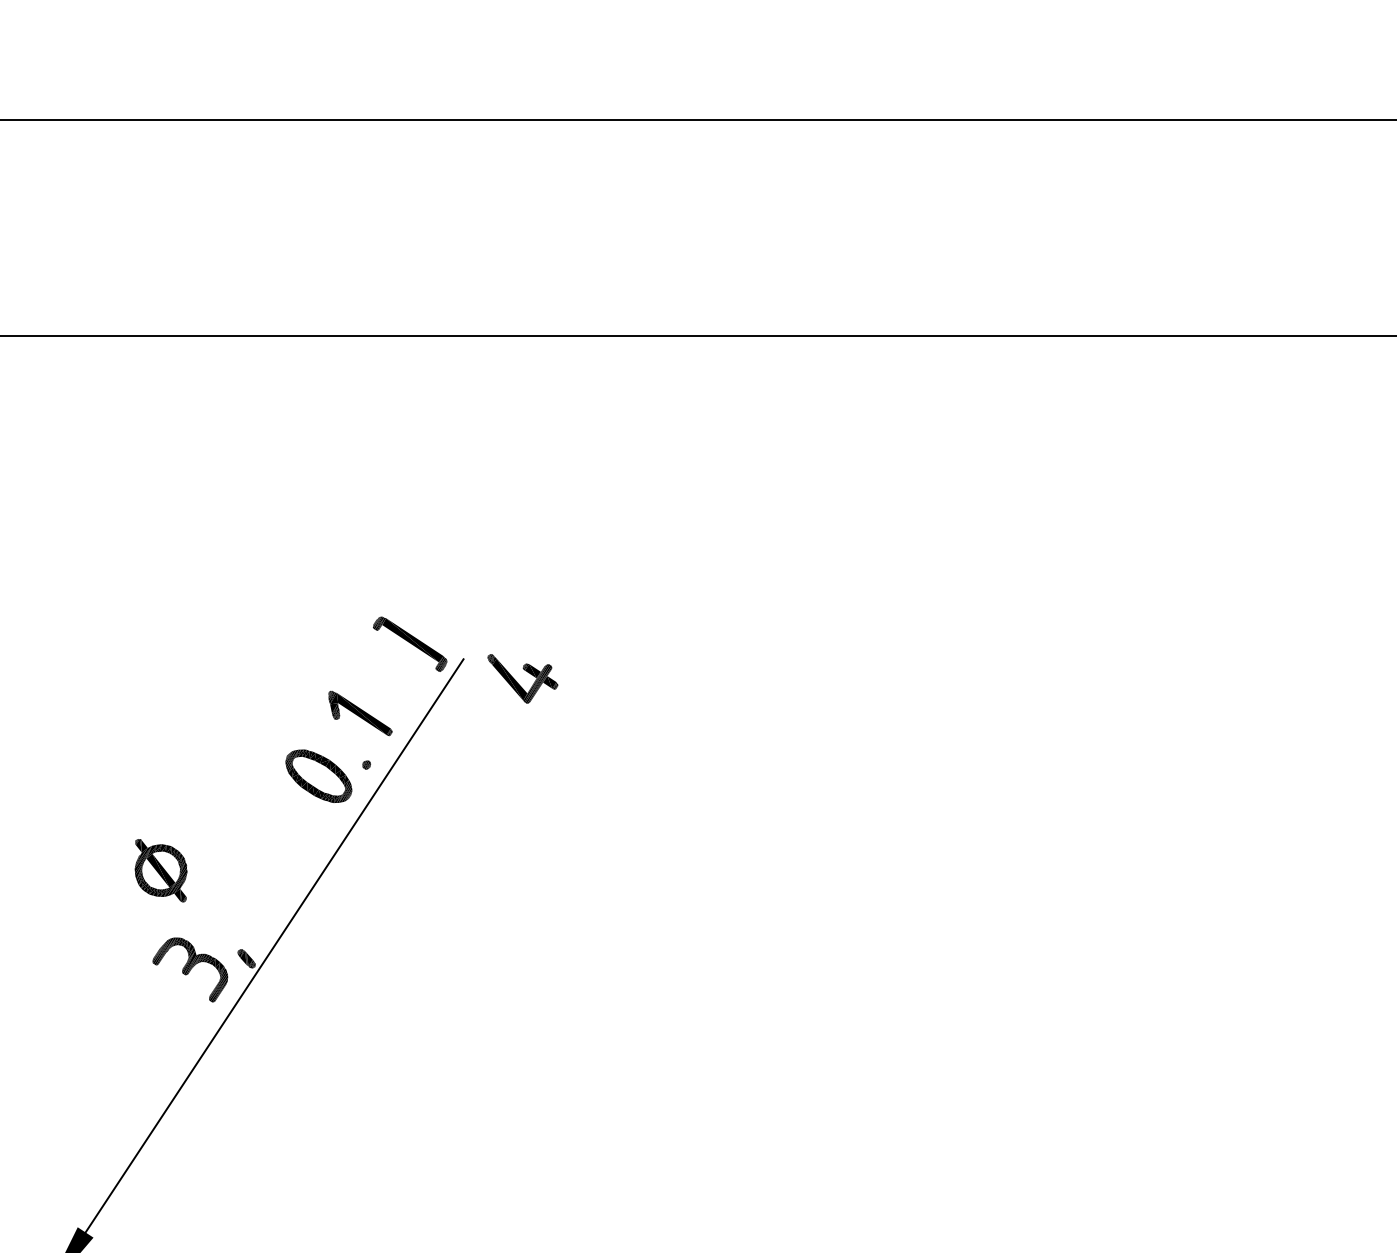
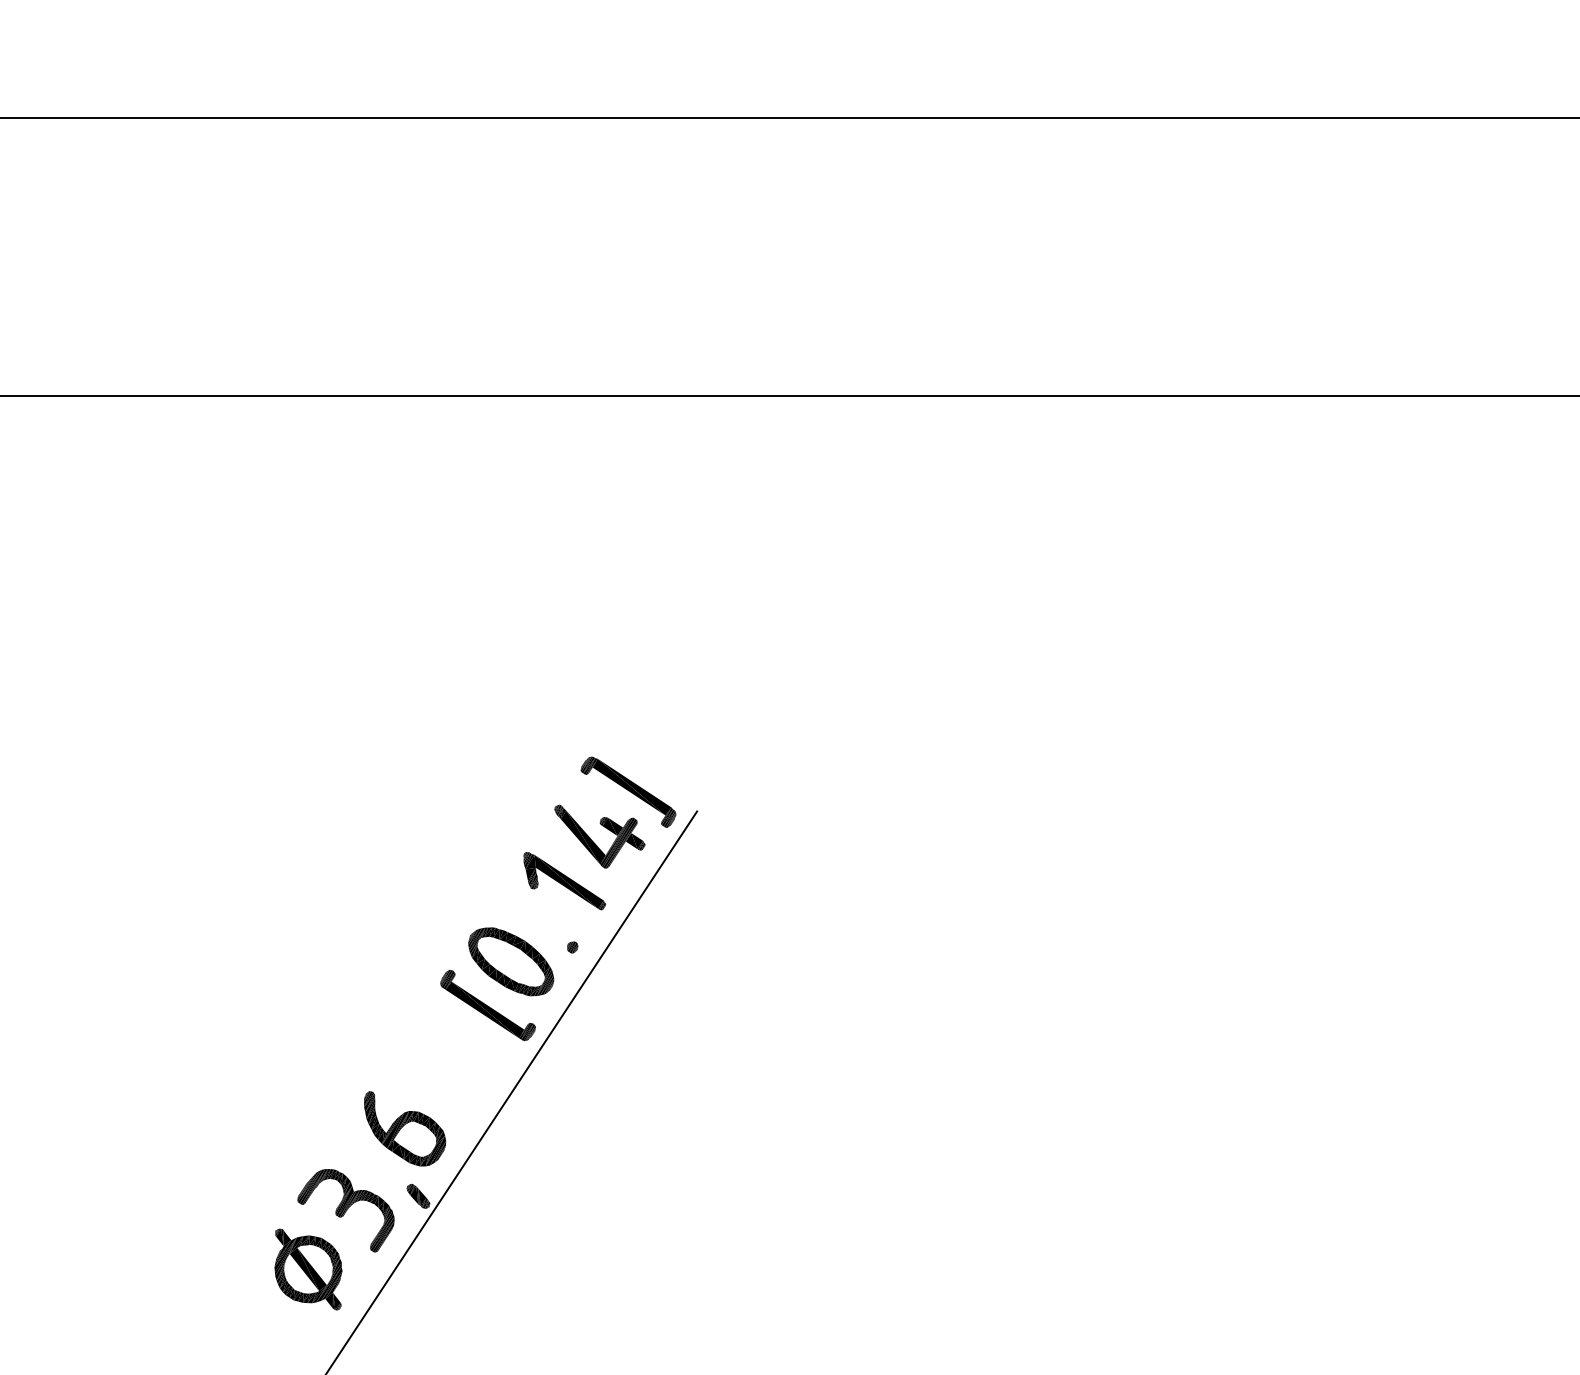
part: (516, 680) -> (591, 838), moved
part: (300, 809) -> (487, 1004), added
part: (160, 870) -> (307, 1269), moved
part: (236, 906) -> (405, 1129), added

